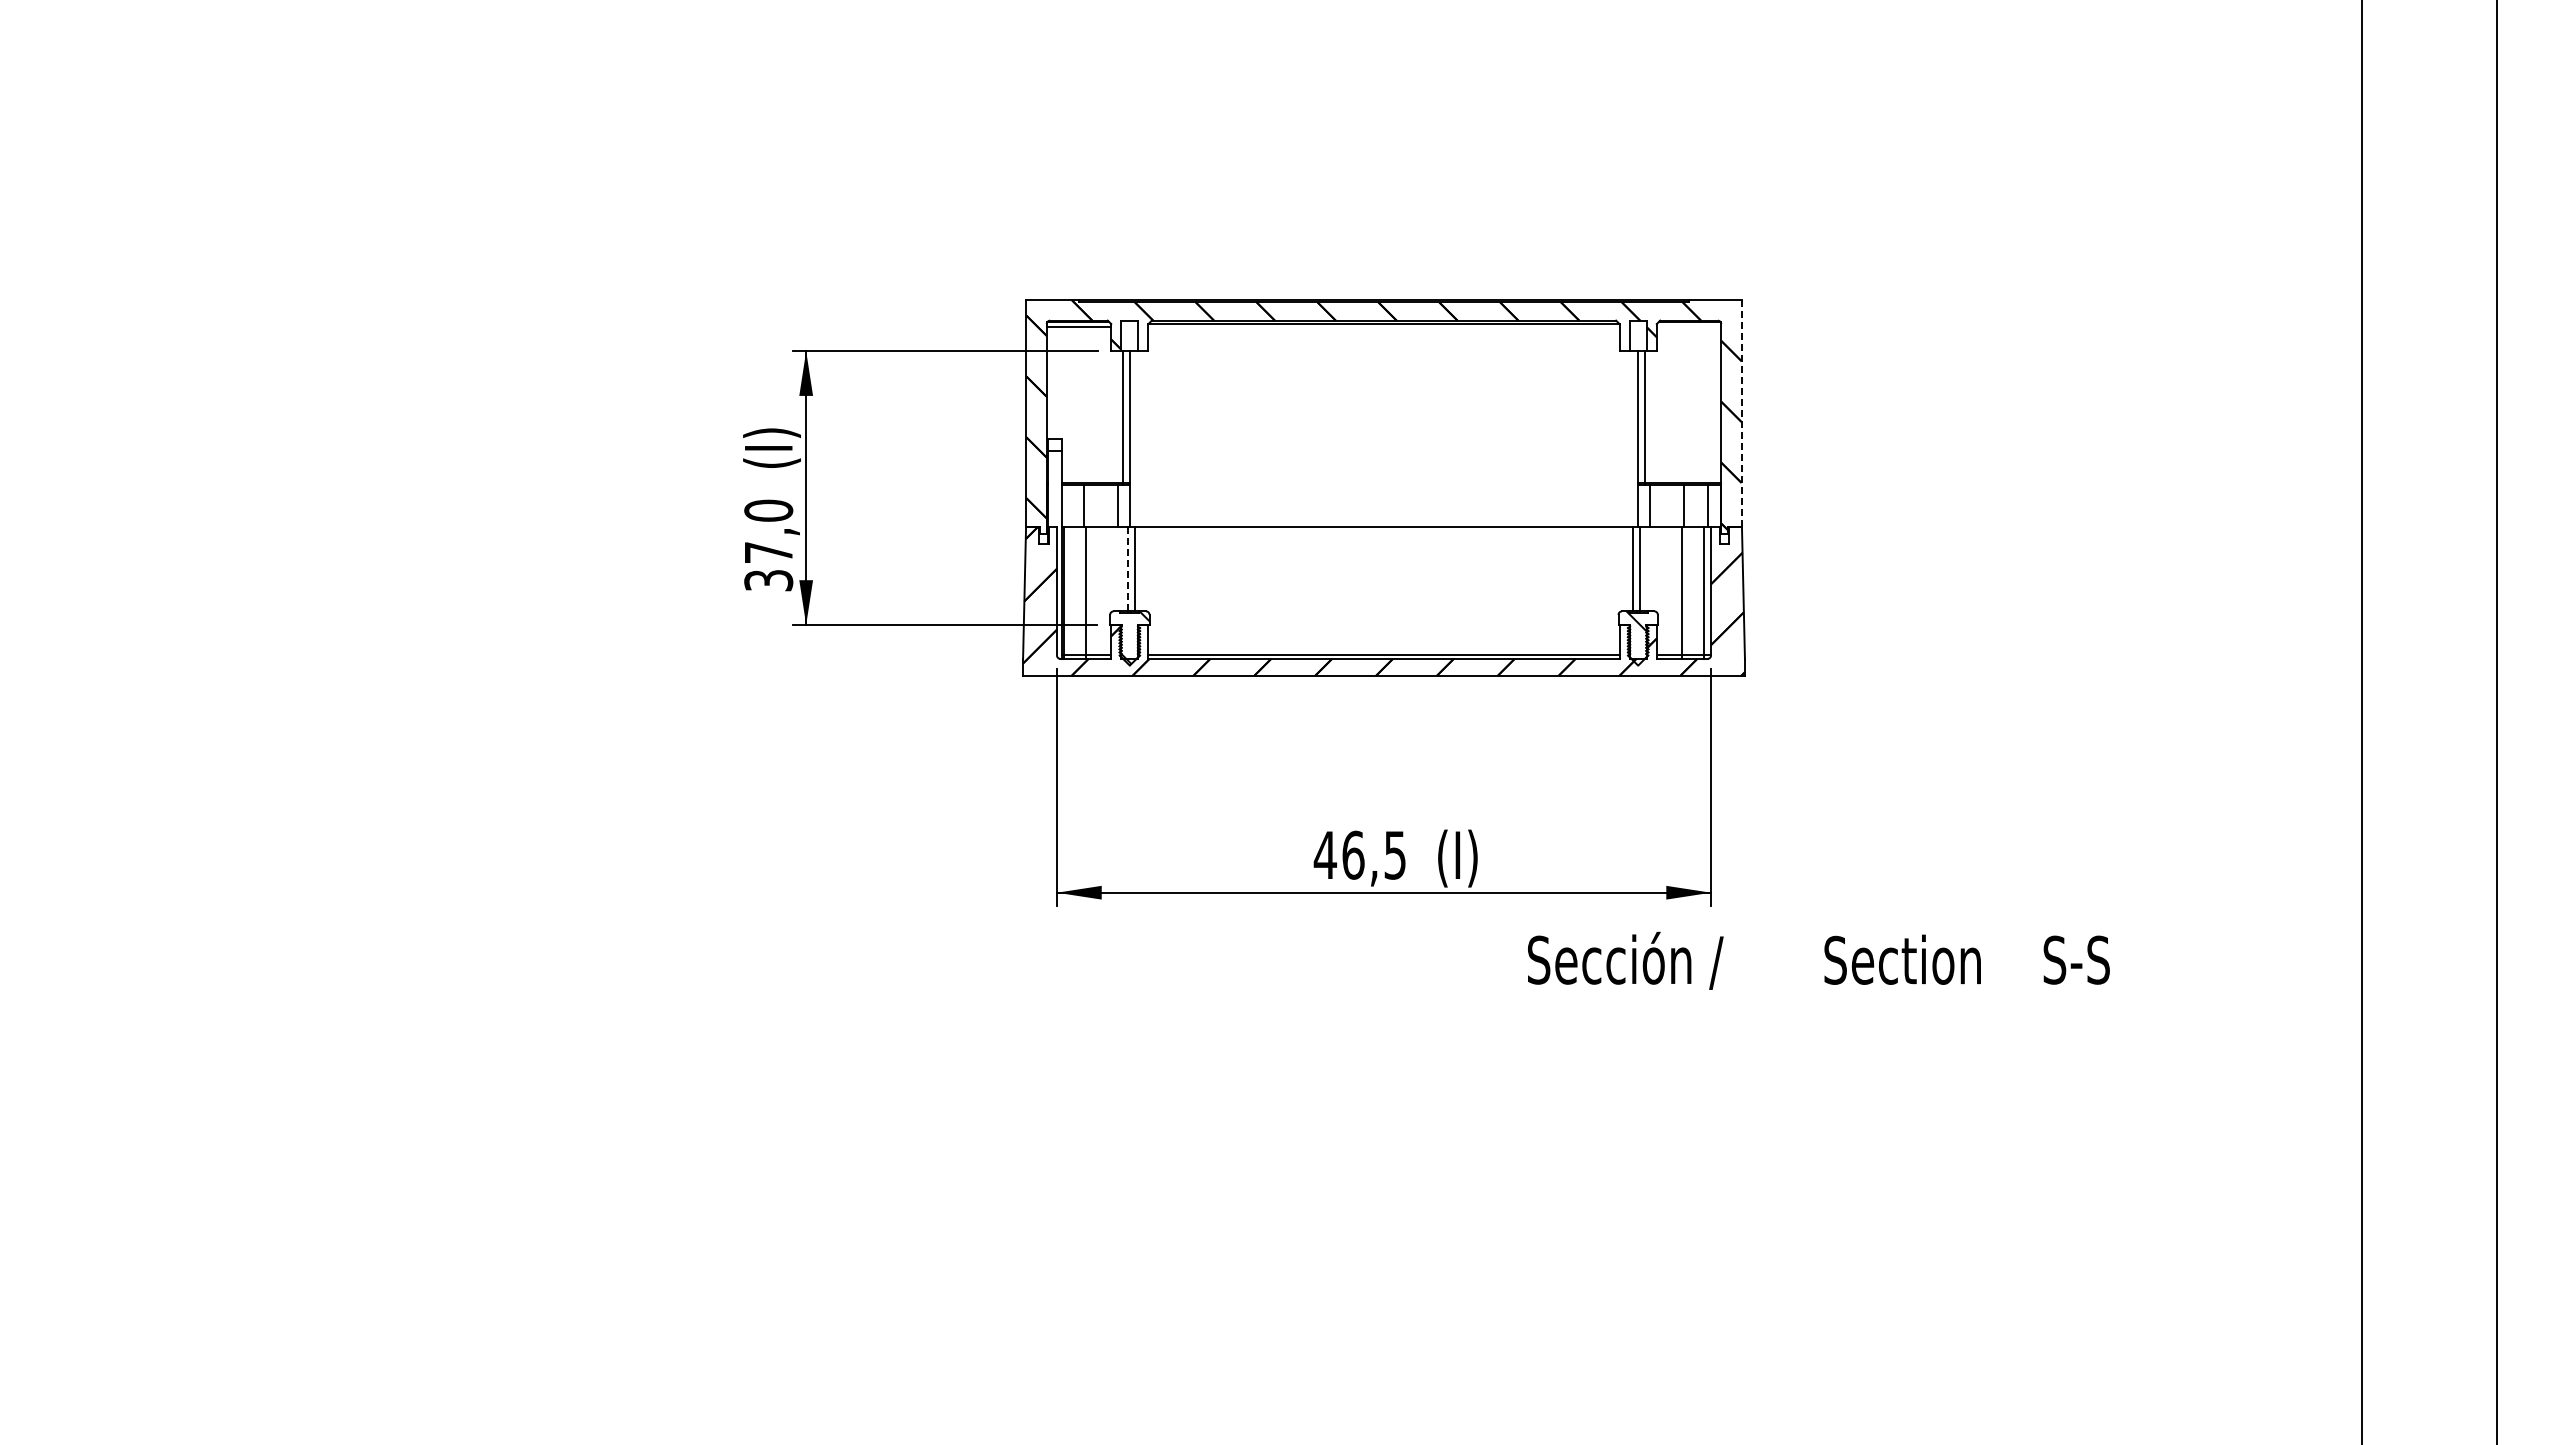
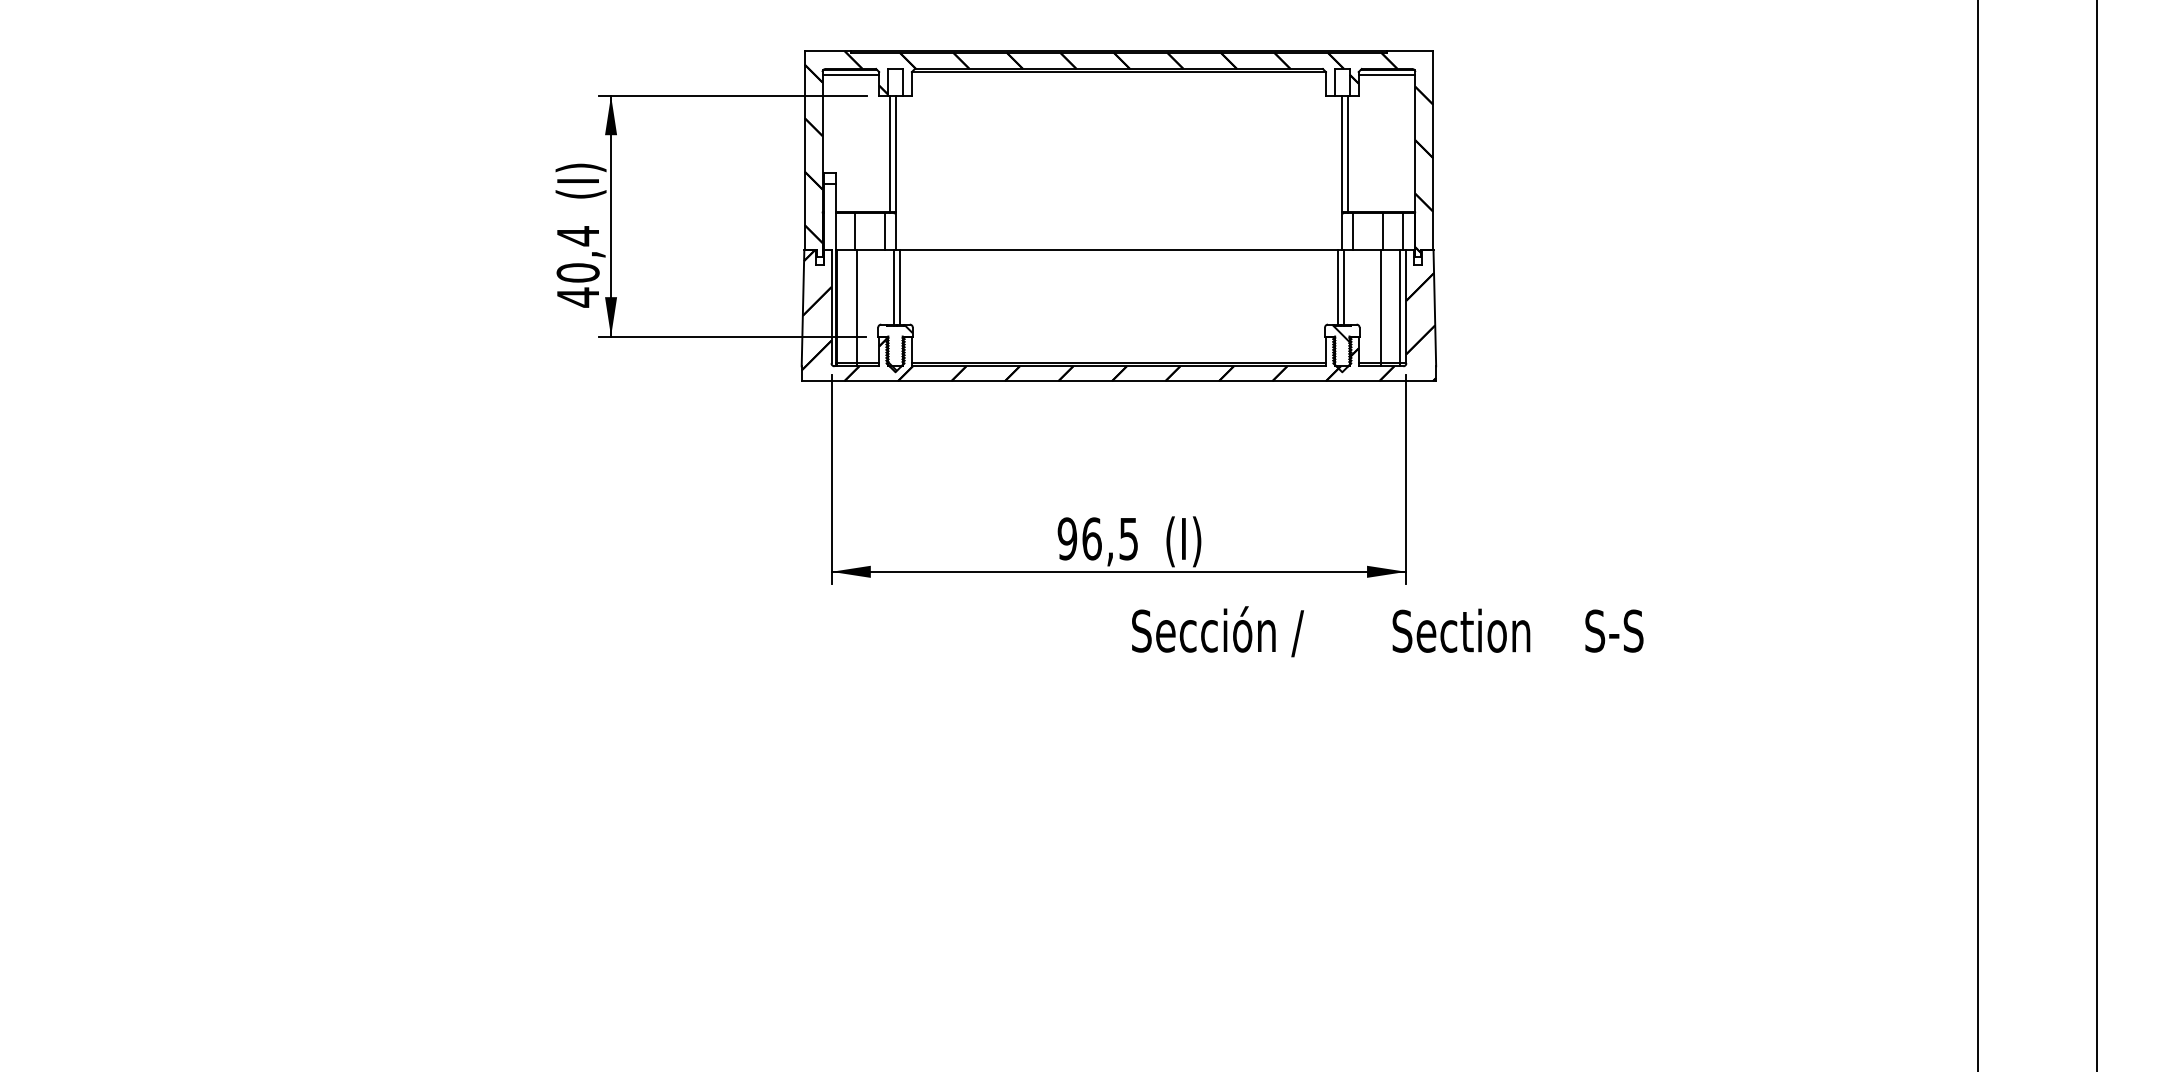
line: (1688, 327) -> (1386, 75), added
line: (1741, 413) -> (1433, 150), dashed -> solid
text: (768, 545) -> (577, 266), 37,0 -> 40,4
line: (1128, 568) -> (894, 286), dashed -> solid
text: (1325, 854) -> (1067, 538), 46,5 -> 96,5
text: (1818, 960) -> (1387, 631), moved

